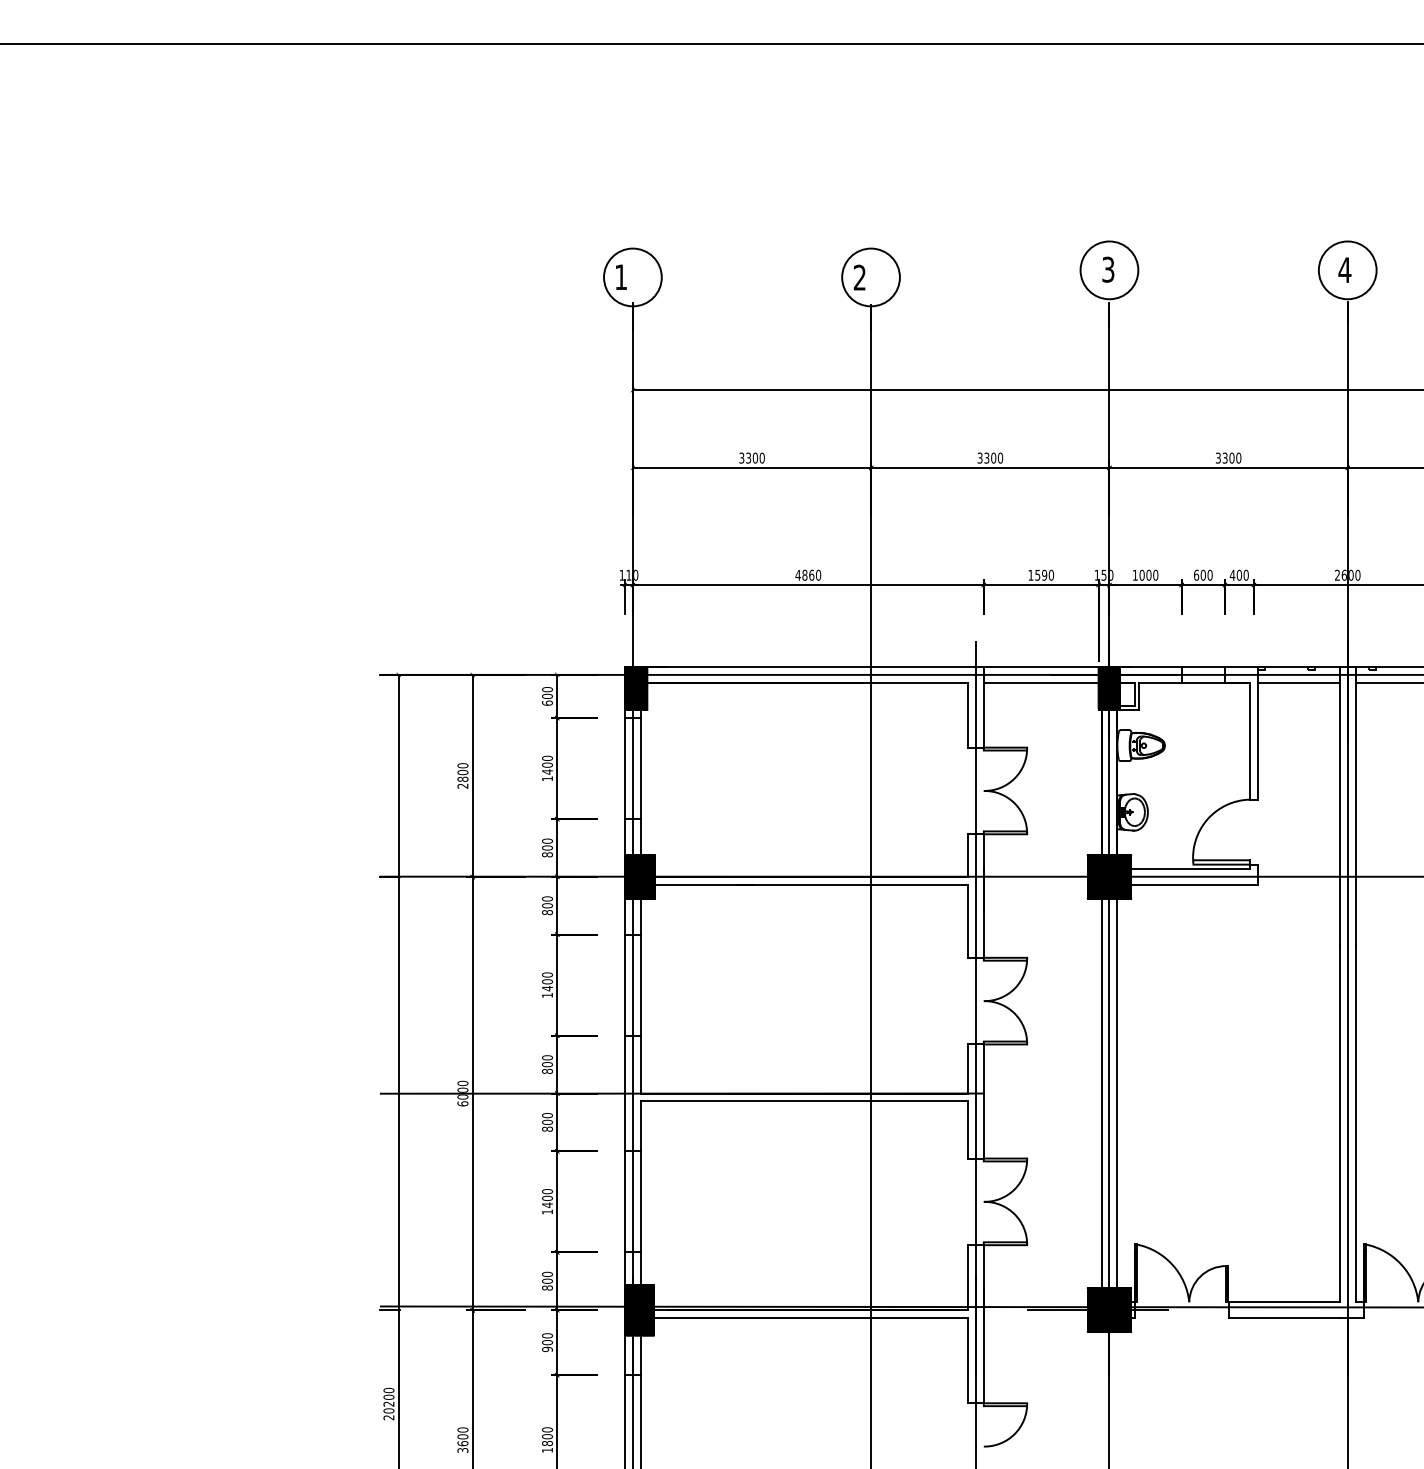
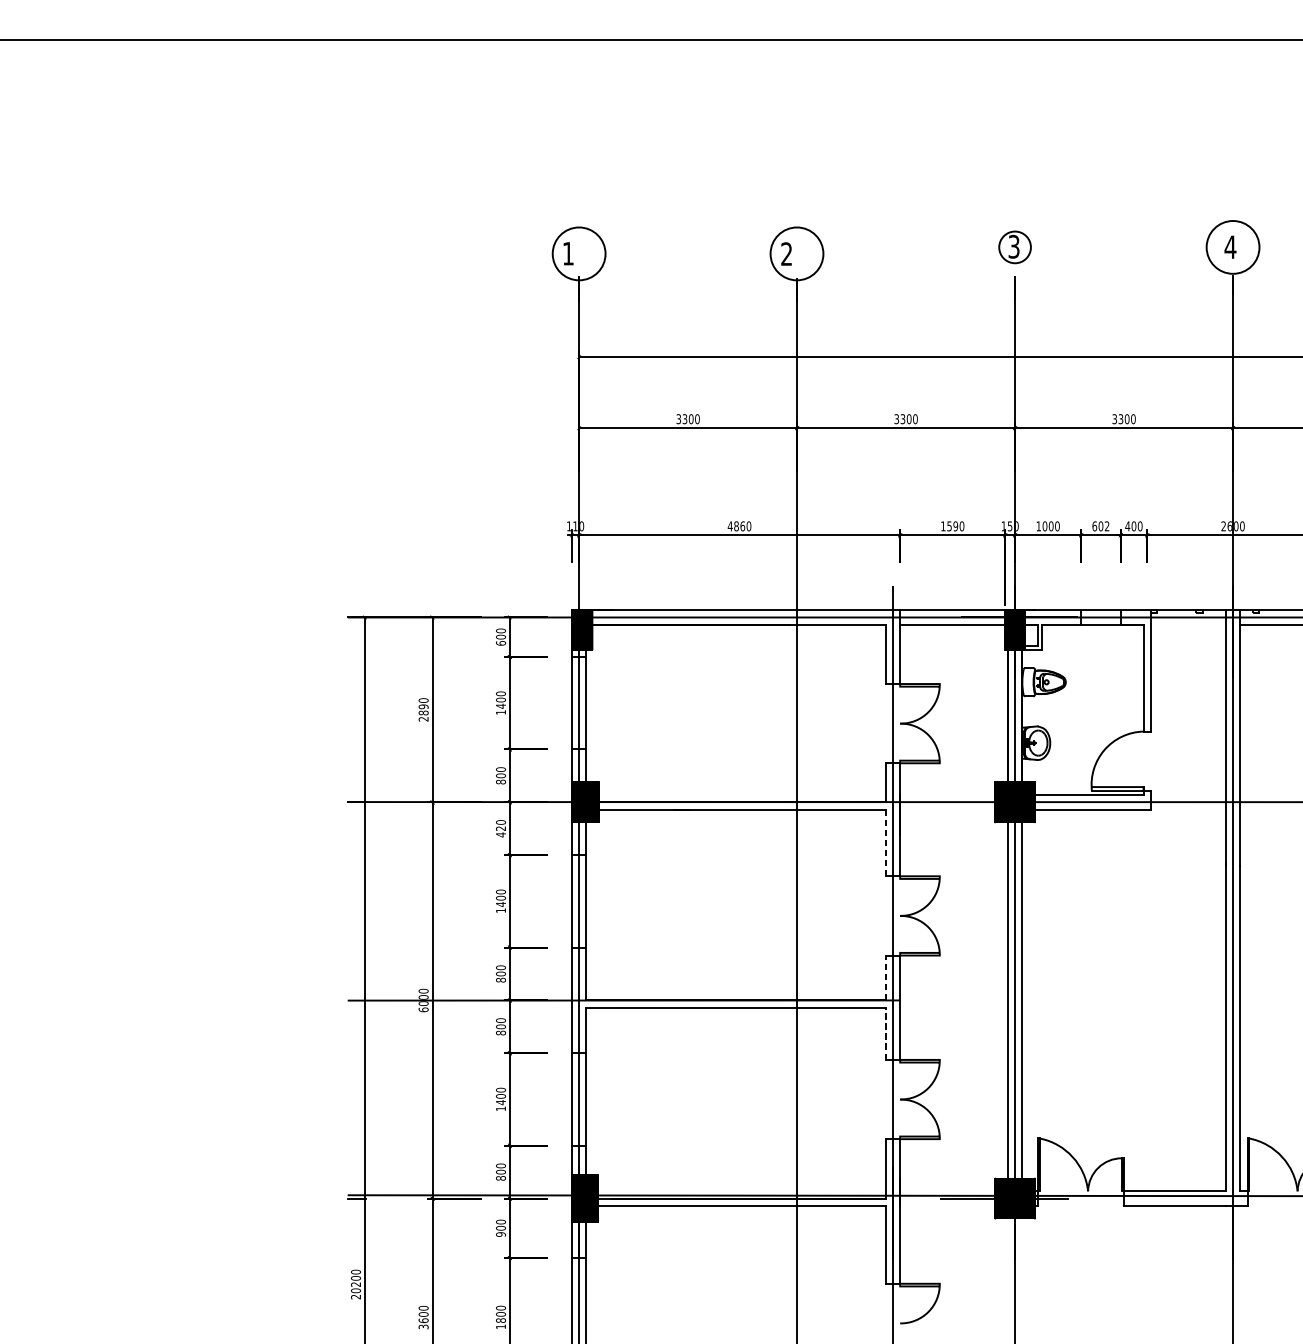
circle: (1109, 270) -> (1015, 247), size x0.6
text: (1209, 574) -> (1106, 525), 600 -> 602
line: (1298, 682) -> (1188, 624), removed
text: (462, 772) -> (423, 706), 2800 -> 2890
text: (547, 909) -> (501, 832), 800 -> 420
line: (967, 920) -> (885, 842), solid -> dashed
line: (967, 1068) -> (885, 977), solid -> dashed
line: (967, 1130) -> (885, 1034), solid -> dashed

